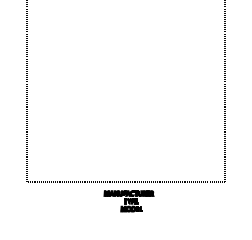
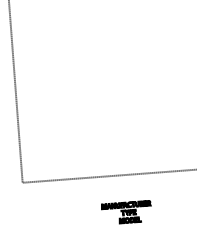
part: (128, 201) -> (126, 212), moved

